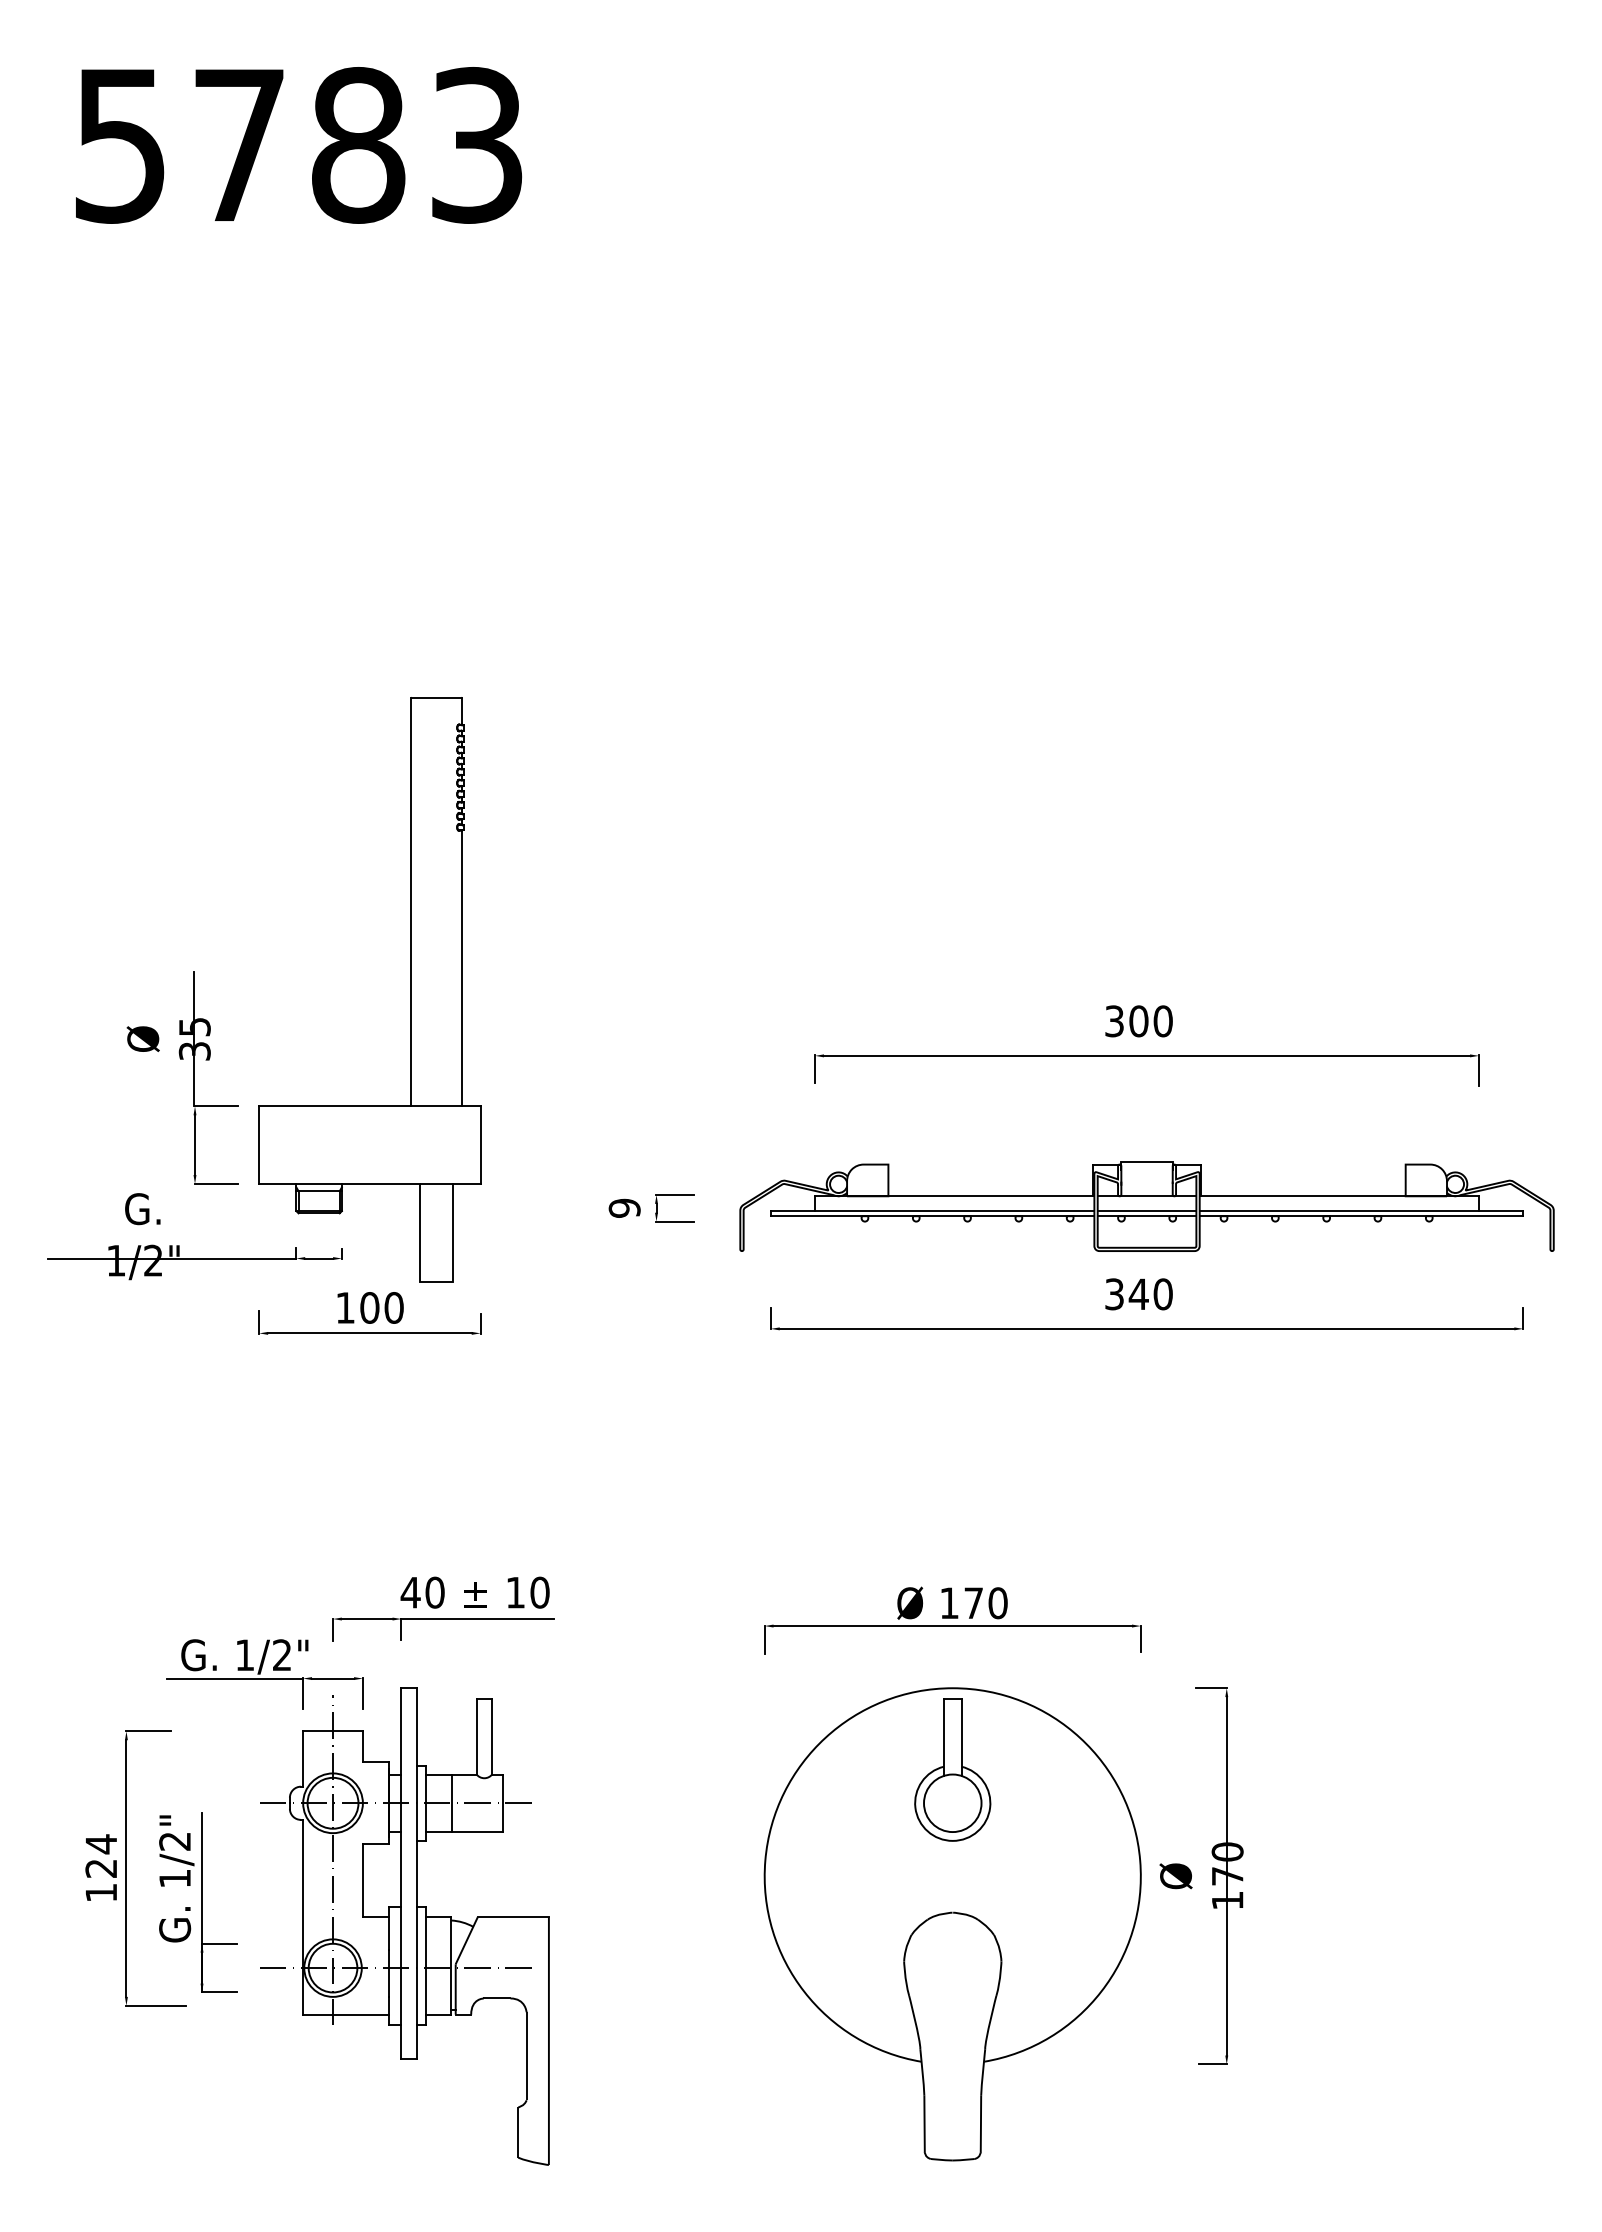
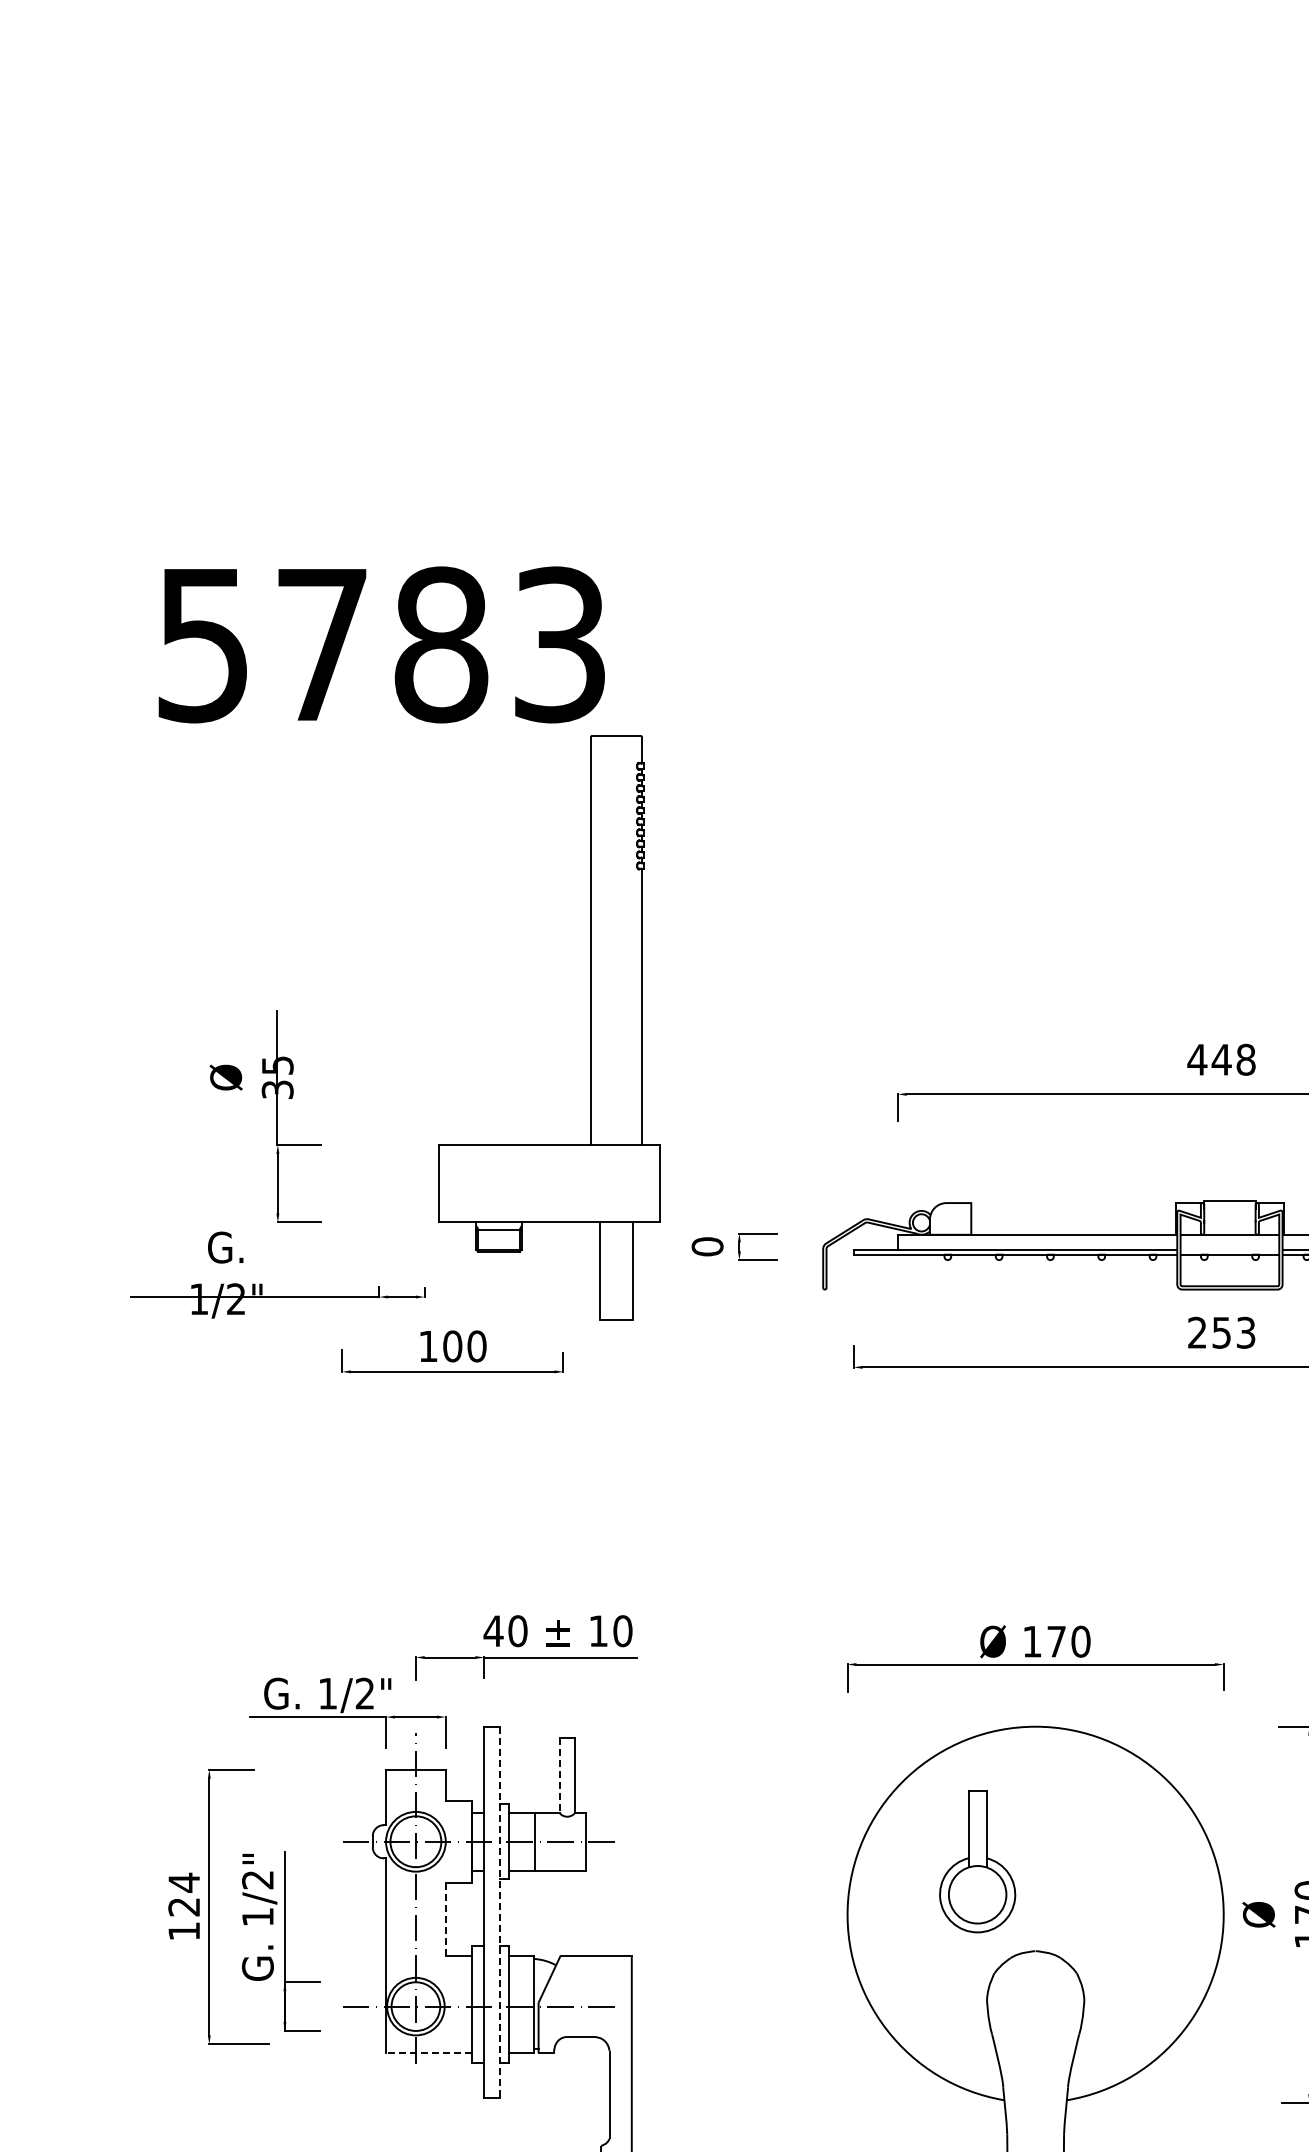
text: (298, 145) -> (381, 644), moved
part: (410, 989) -> (590, 1027), moved
text: (1138, 1021) -> (1221, 1059), 300 -> 448
text: (624, 1207) -> (707, 1245), 9 -> 0
line: (1146, 1211) -> (1229, 1249), removed
text: (1138, 1294) -> (1221, 1332), 340 -> 253
line: (476, 1736) -> (559, 1774), solid -> dashed
part: (952, 1769) -> (977, 1860), moved
line: (416, 1874) -> (499, 1912), solid -> dashed
line: (362, 1880) -> (445, 1918), solid -> dashed
line: (345, 2014) -> (428, 2052), solid -> dashed

